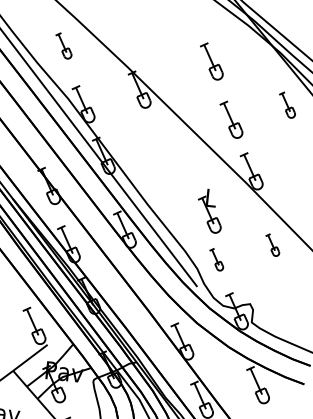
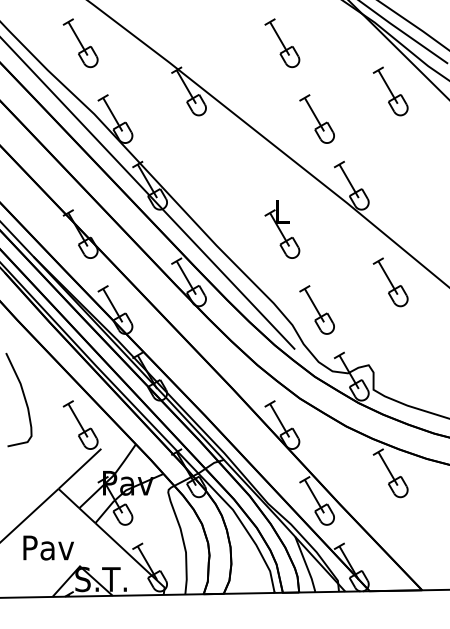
part: (63, 46) -> (80, 43), size x1.43
part: (287, 105) -> (390, 91), size x1.43
part: (210, 211) -> (282, 229), moved
part: (272, 245) -> (390, 282), size x1.67
part: (216, 259) -> (316, 309), size x1.67

